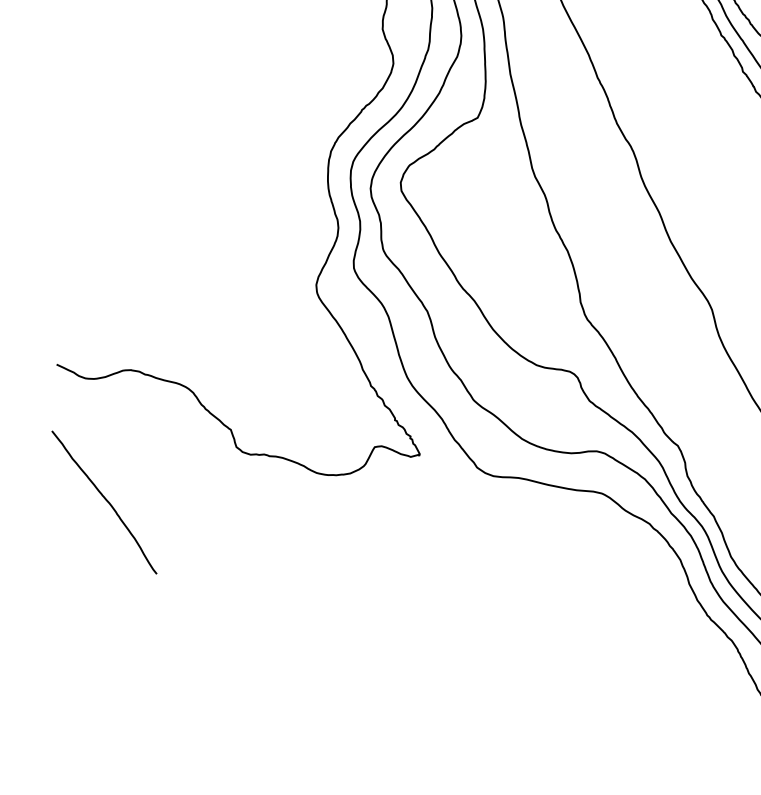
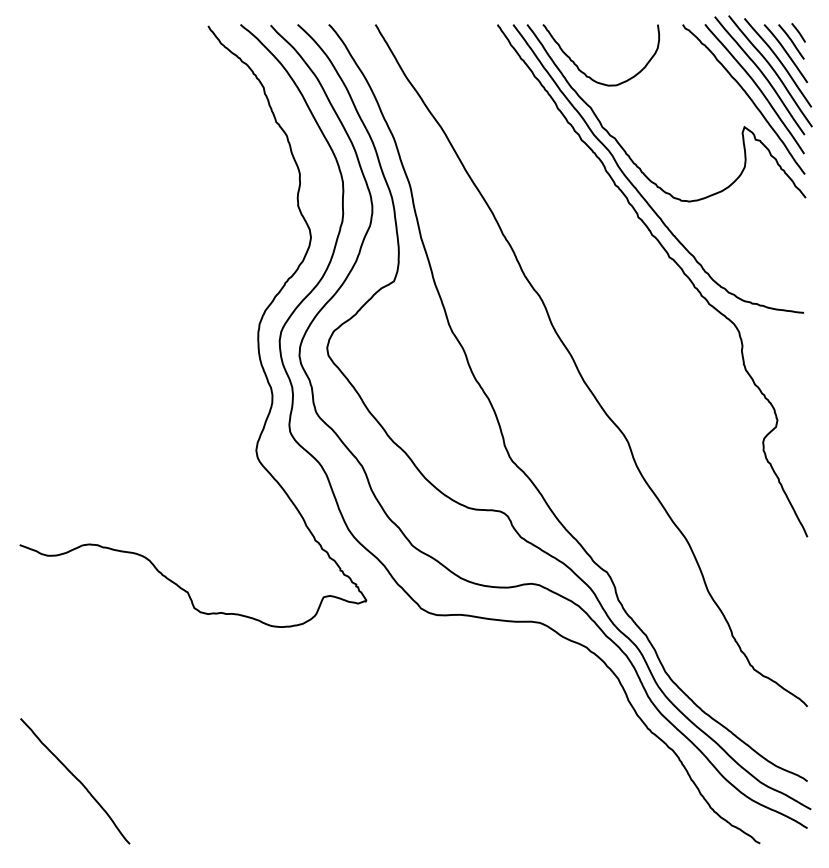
curve: (105, 500) -> (76, 779), moved

